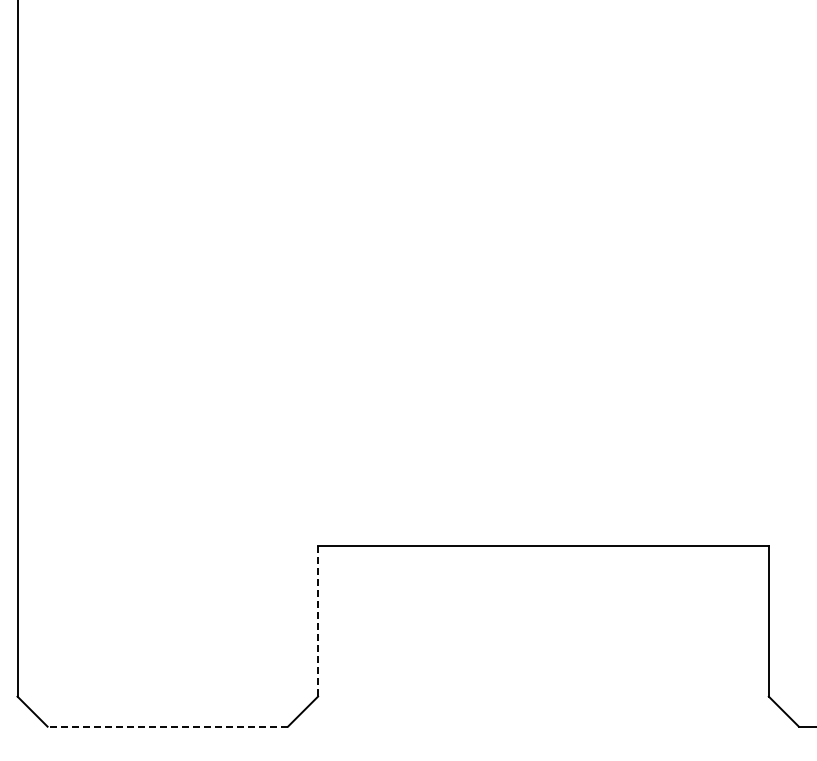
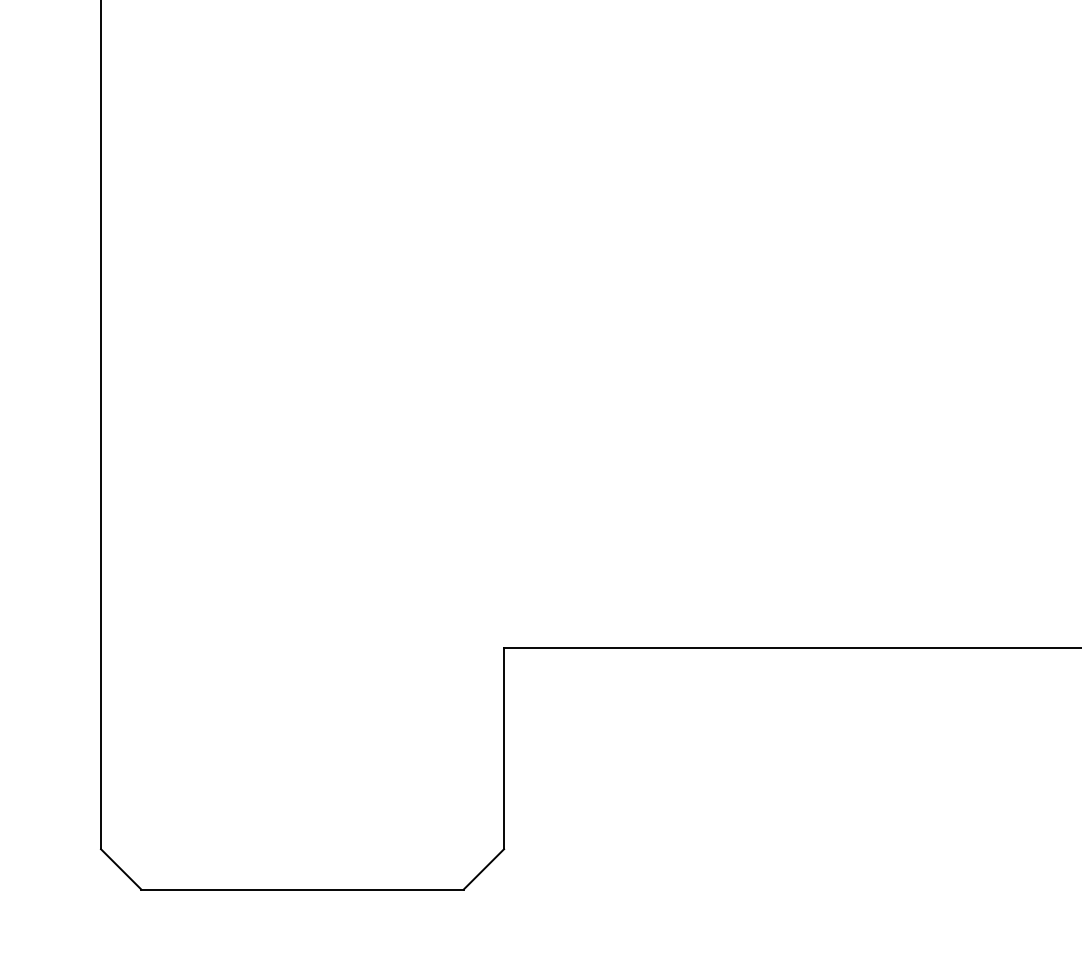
line: (318, 621) -> (504, 748), dashed -> solid
line: (167, 726) -> (302, 889), dashed -> solid

